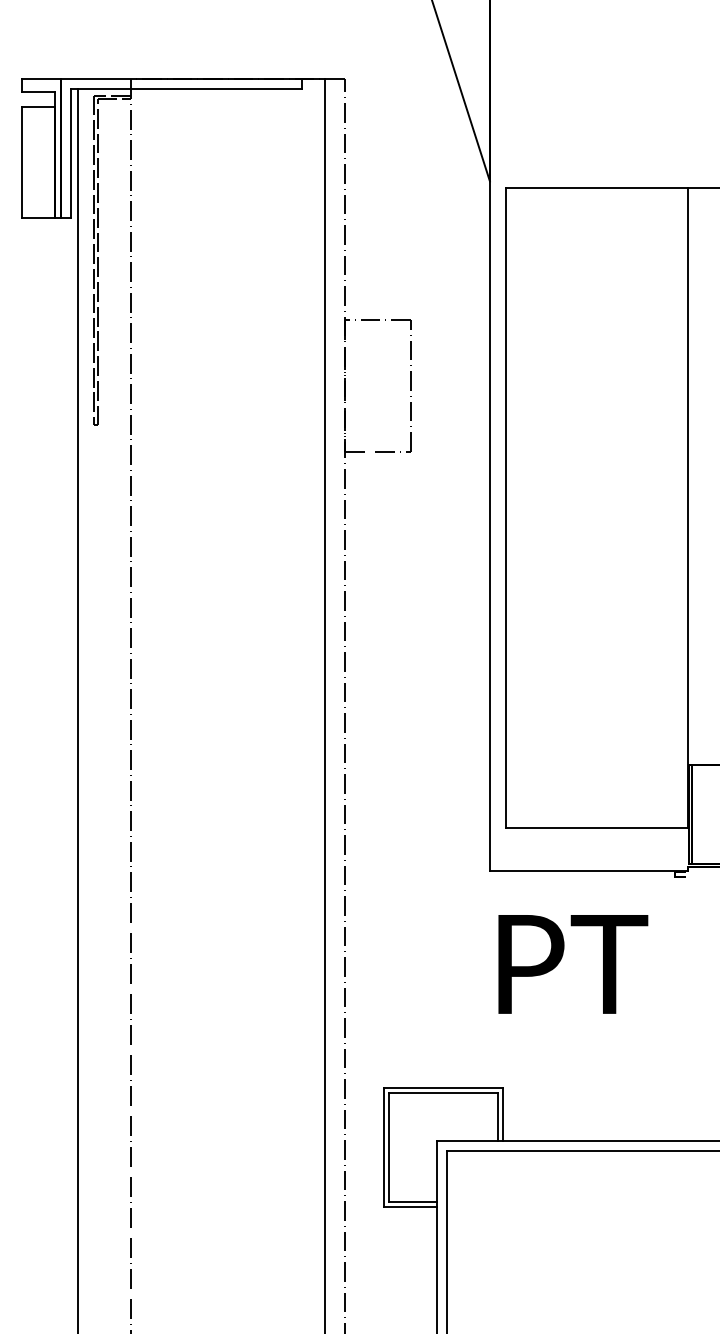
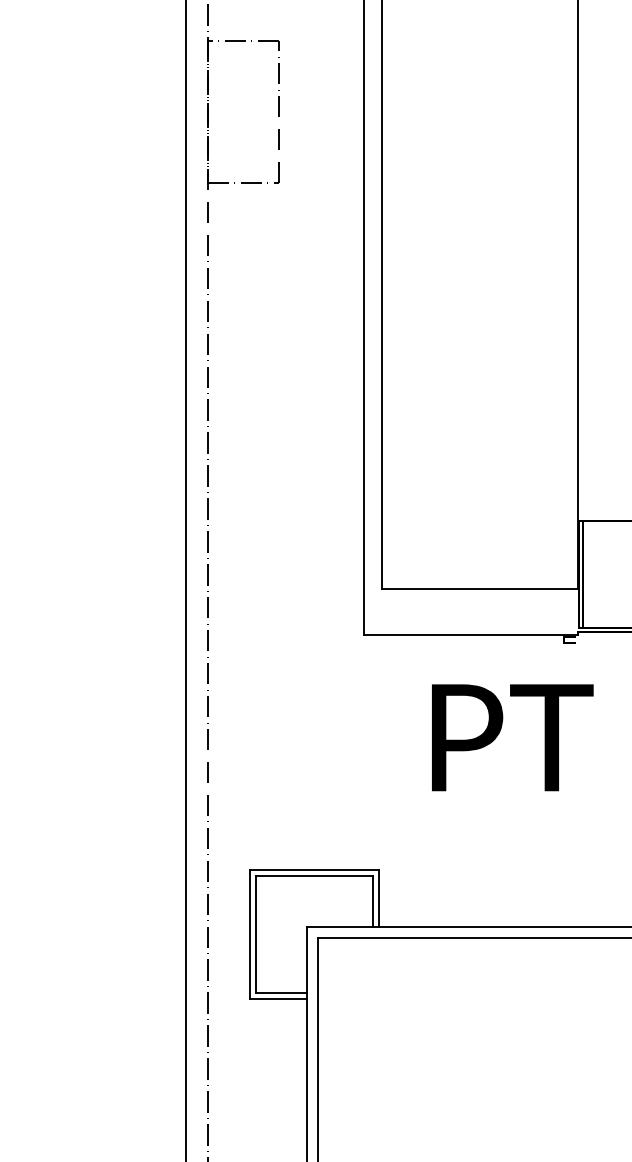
text: (573, 964) -> (512, 737), moved

